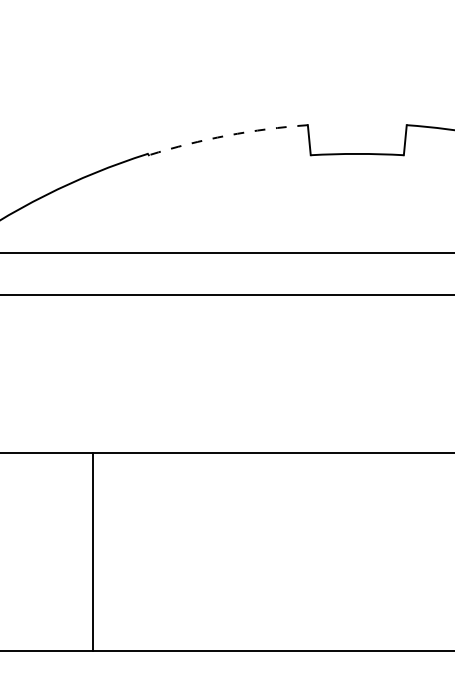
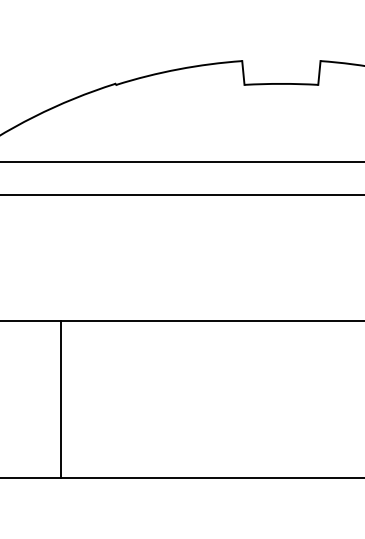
arc: (227, 135) -> (178, 69), dashed -> solid
line: (92, 552) -> (60, 399), moved

